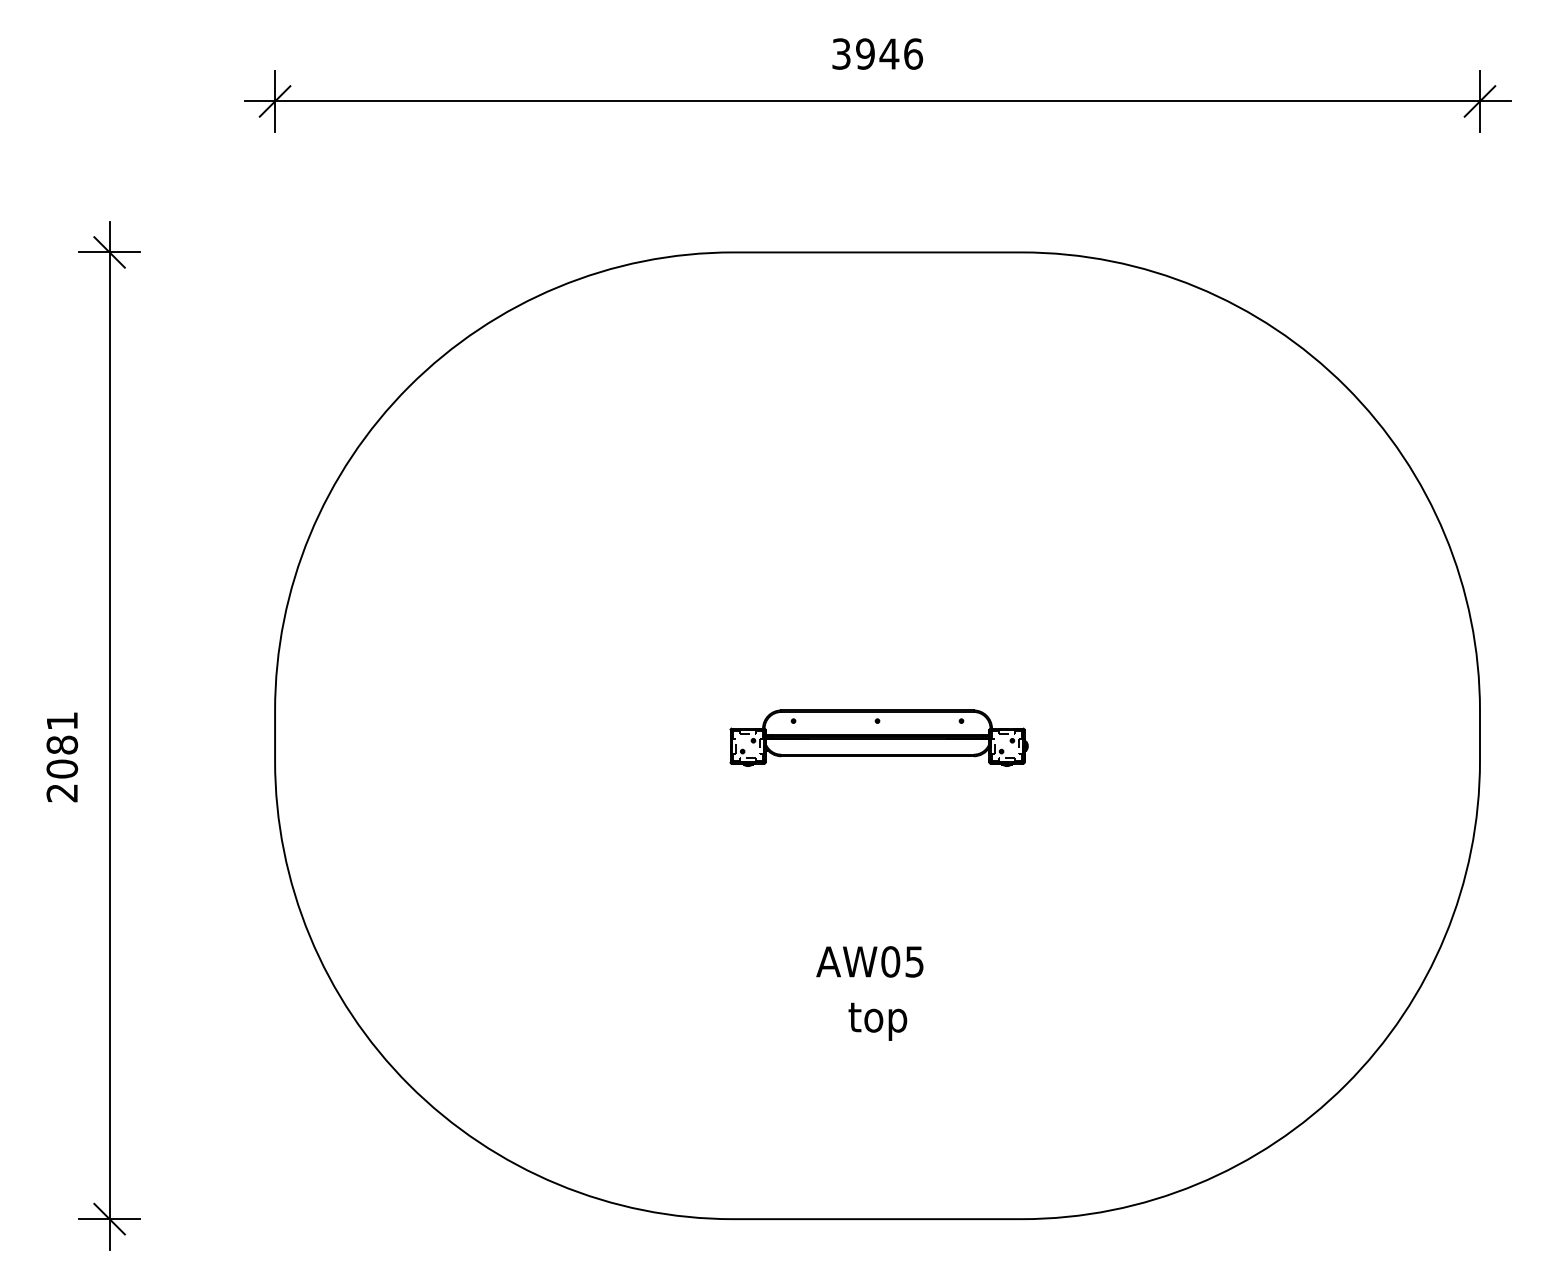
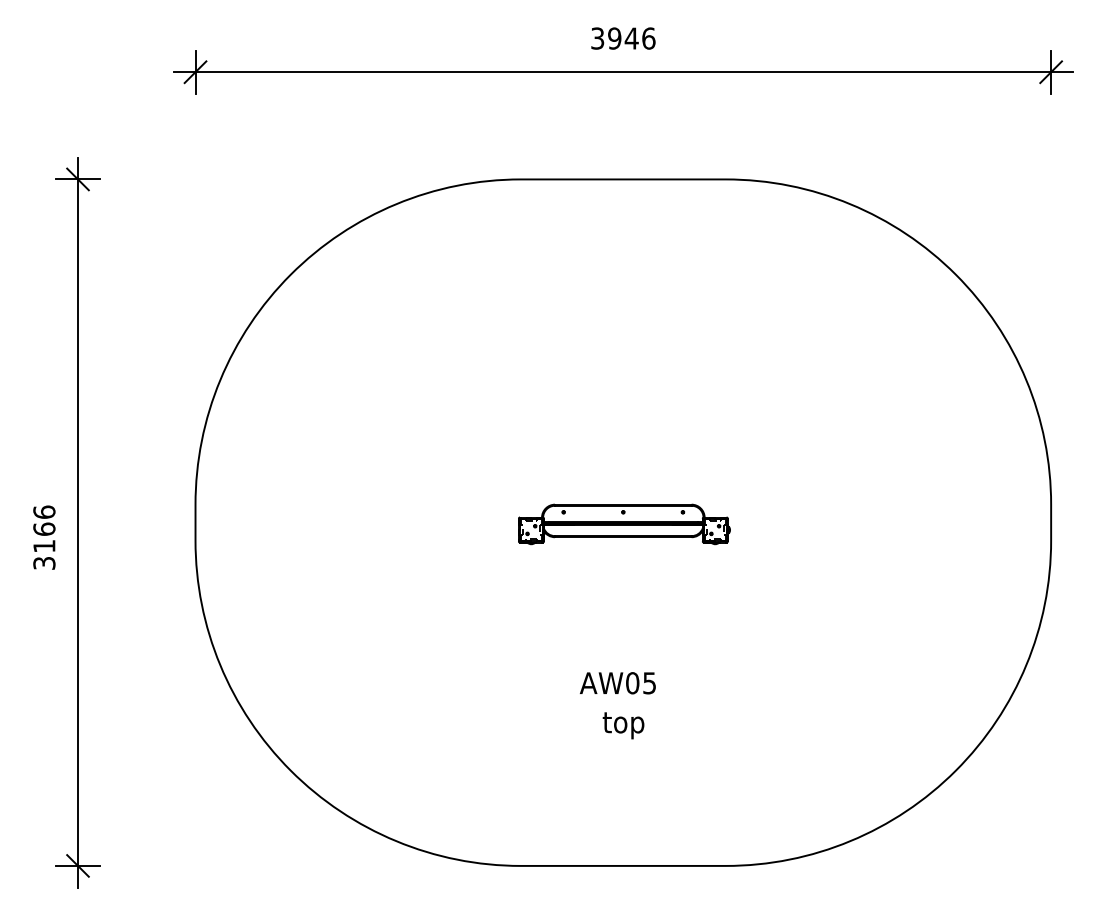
text: (62, 756) -> (44, 537), 2081 -> 3166

